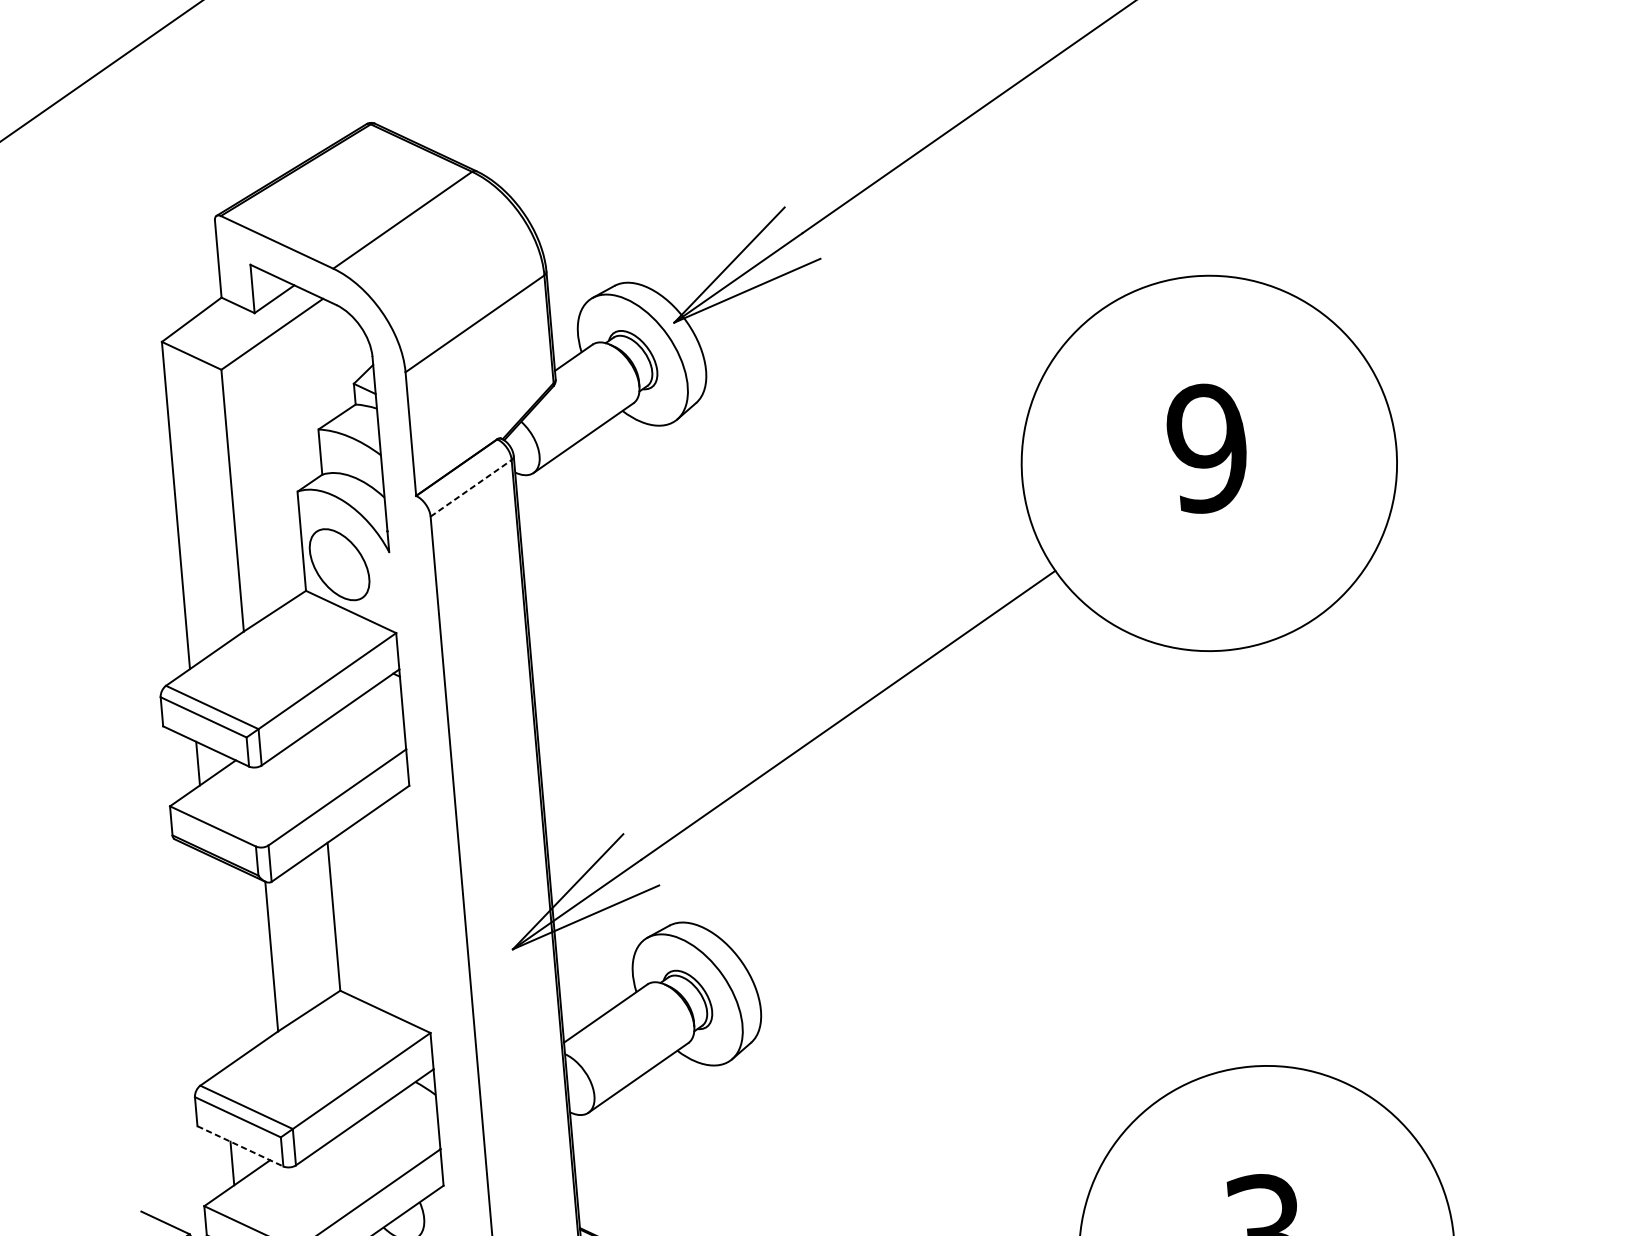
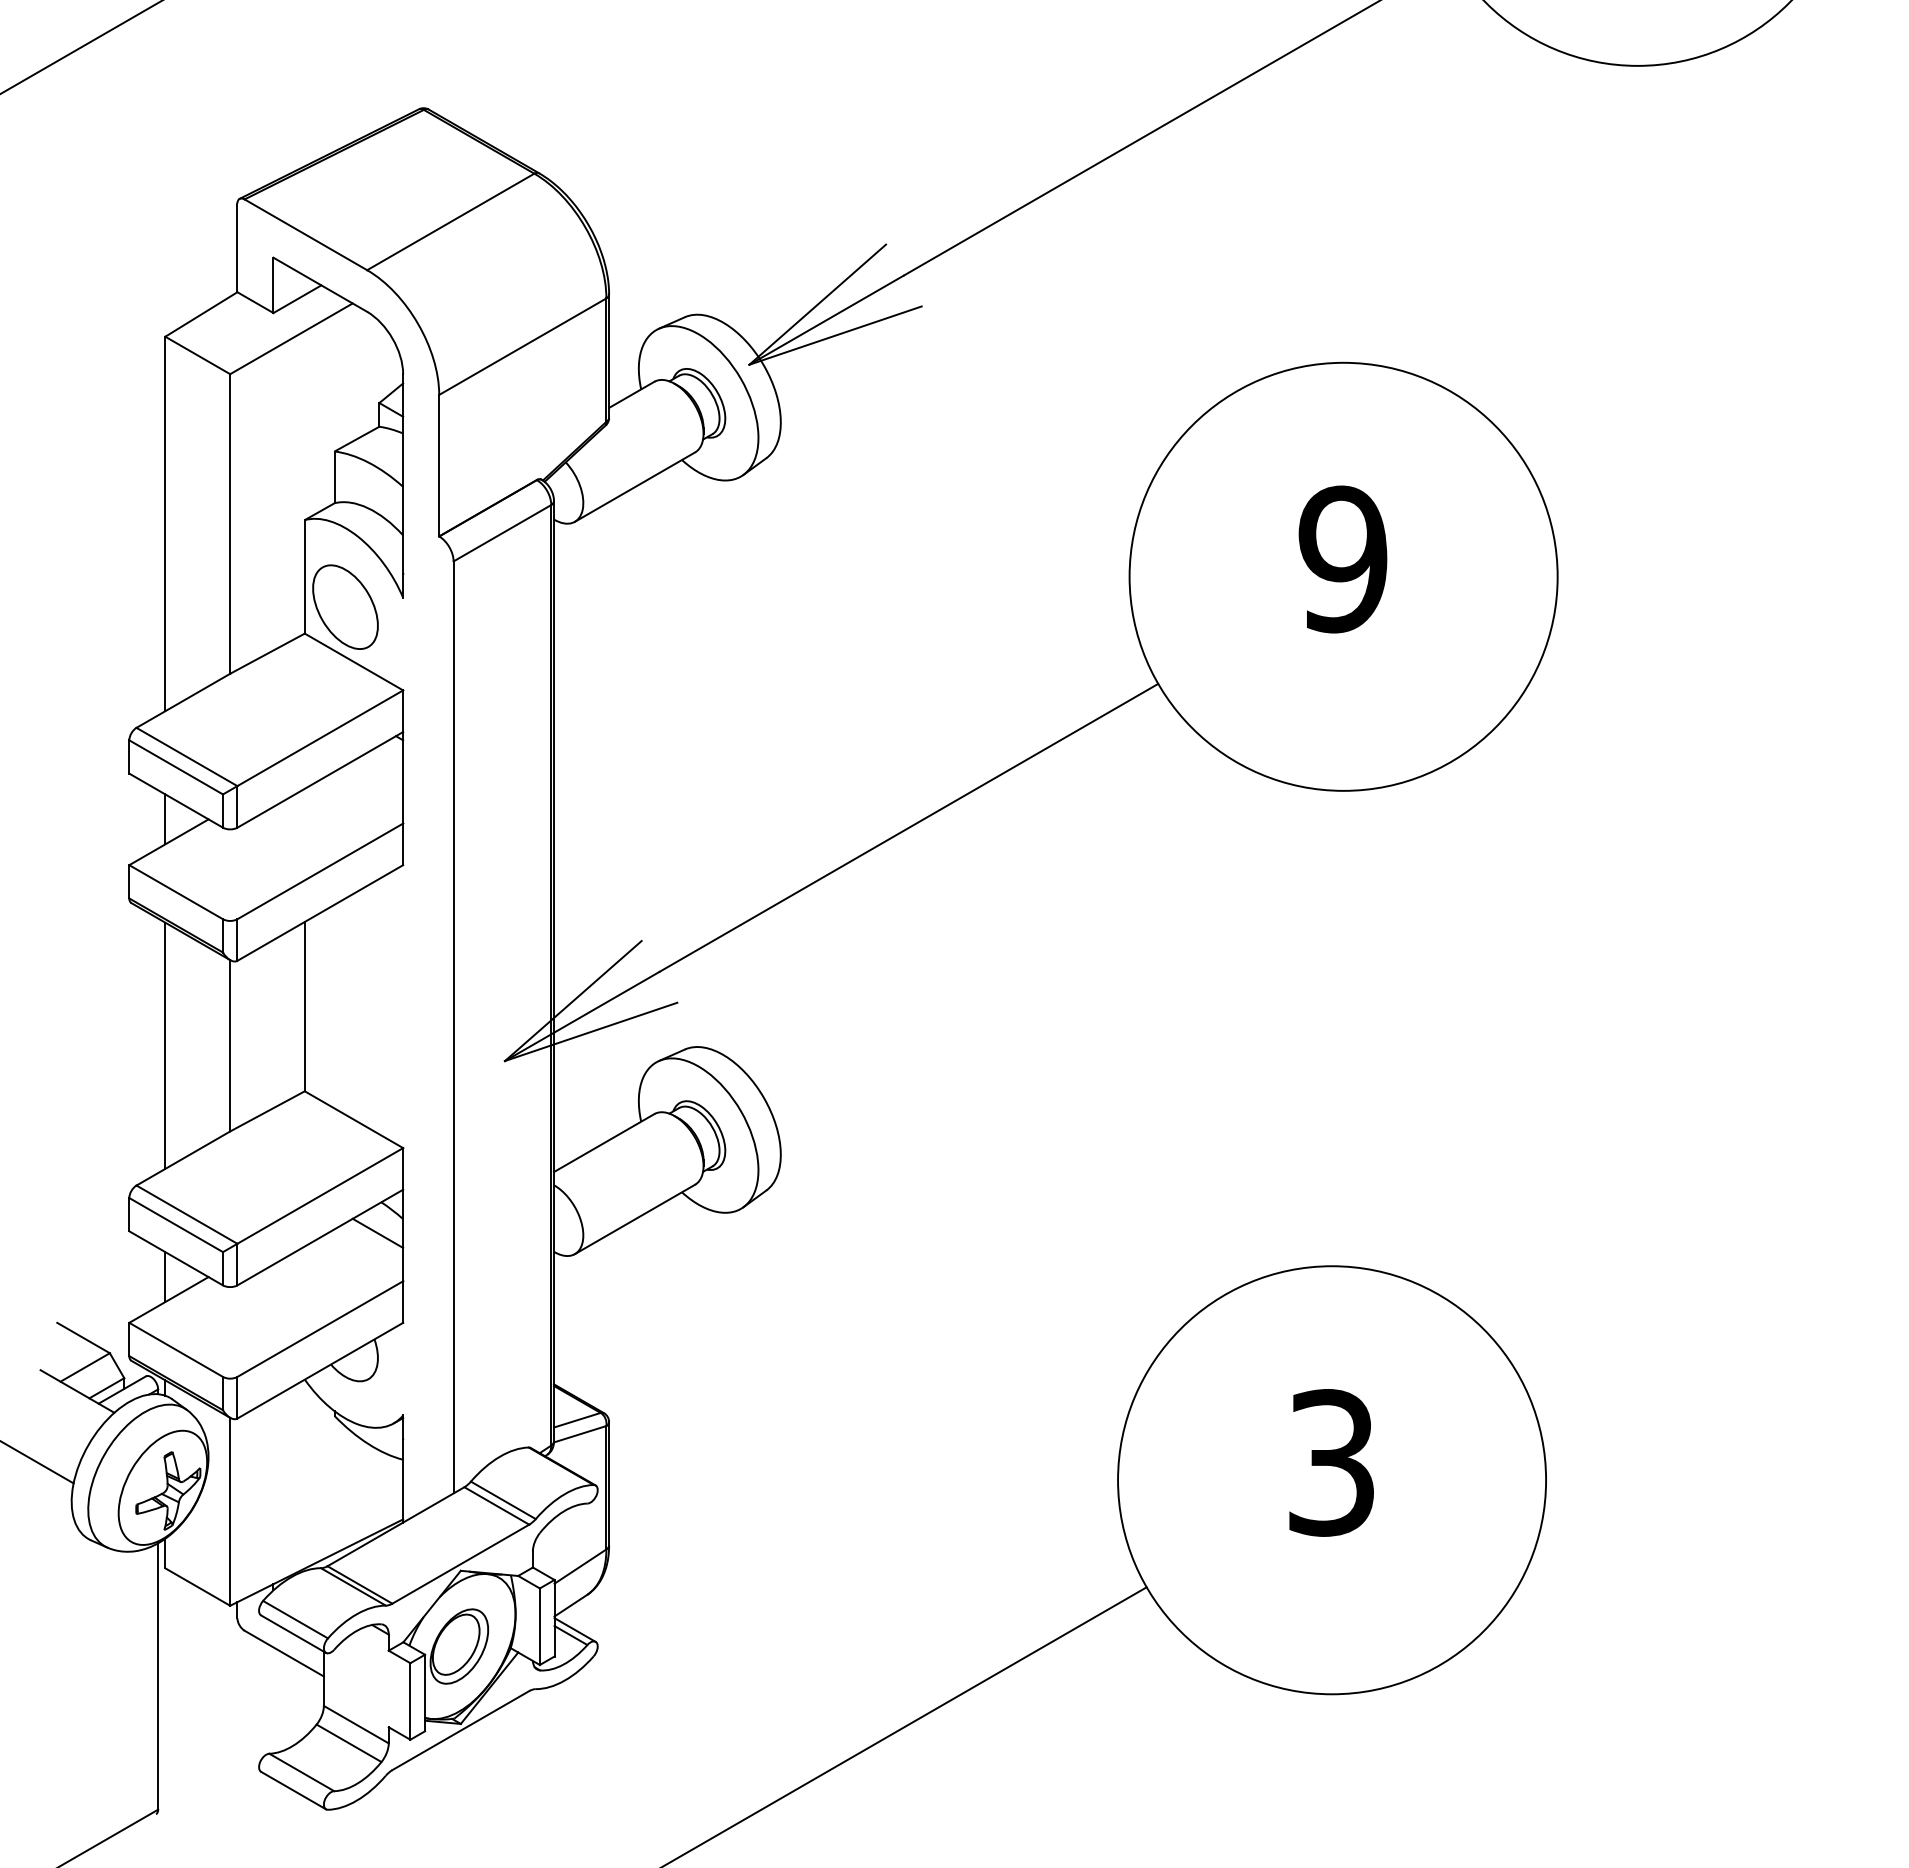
line: (471, 487) -> (502, 532), dashed -> solid
line: (215, 961) -> (165, 1045), added
line: (414, 1108) -> (377, 1232), added
line: (240, 1146) -> (176, 1258), dashed -> solid

